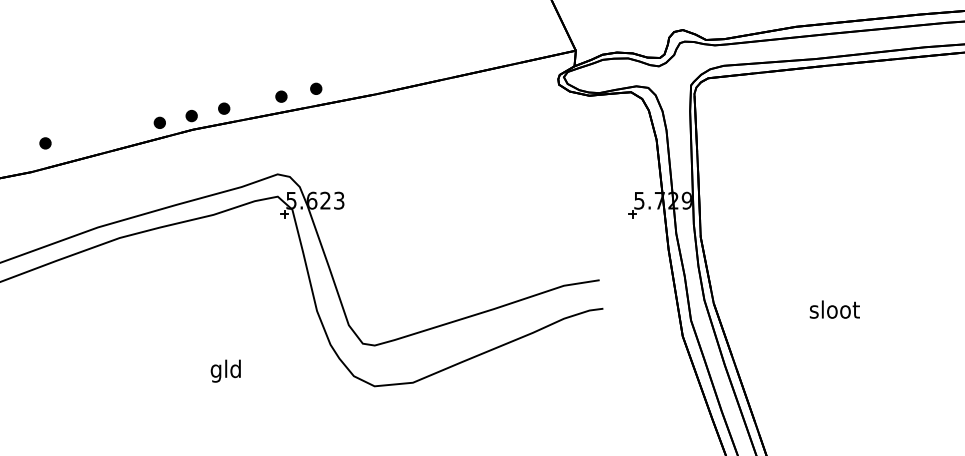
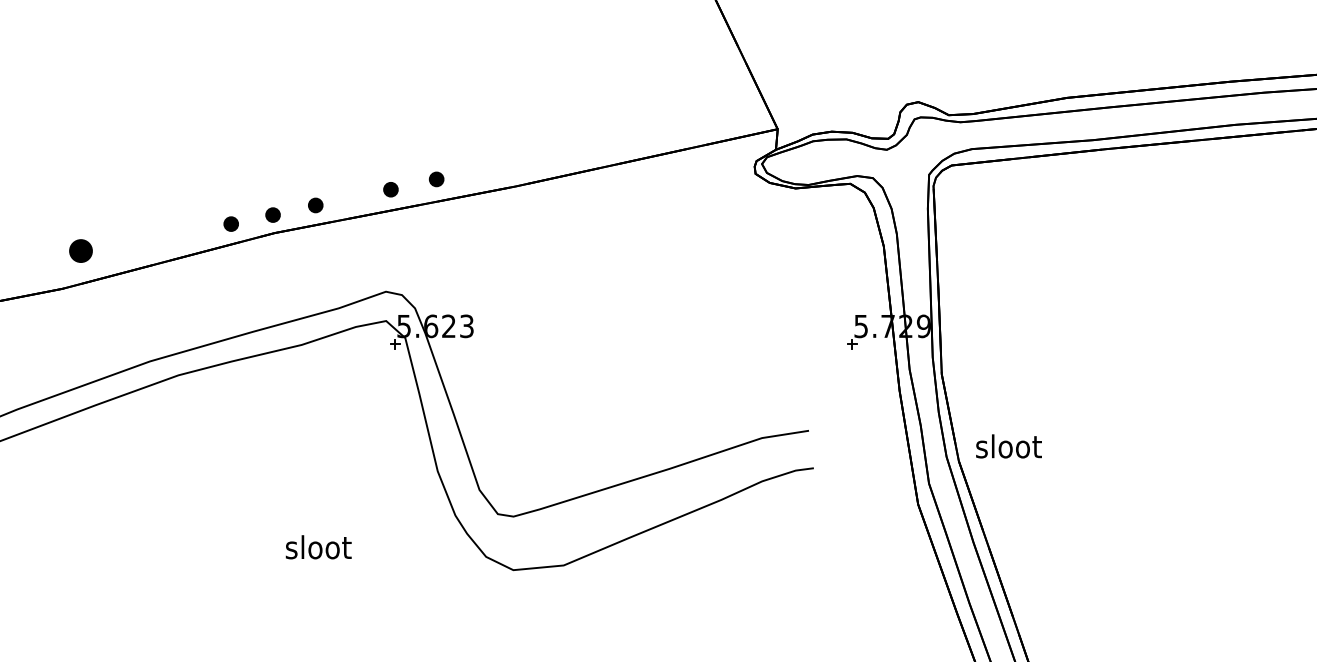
part: (45, 142) -> (80, 250), size x1.6
text: (834, 309) -> (1008, 446), moved
text: (226, 371) -> (318, 550), gld -> sloot

